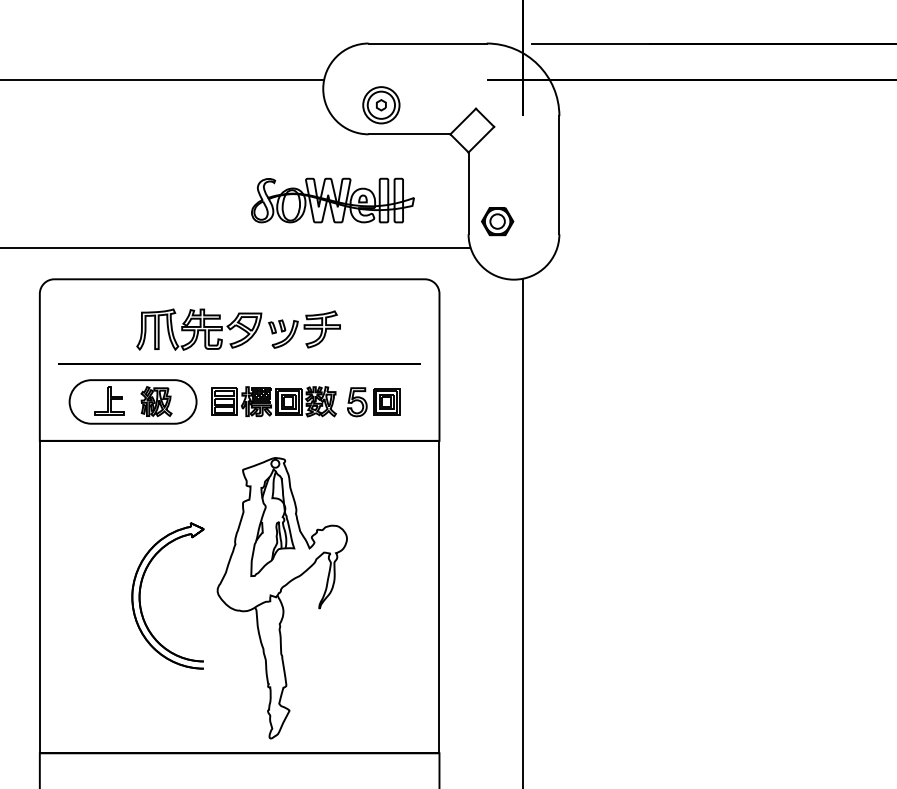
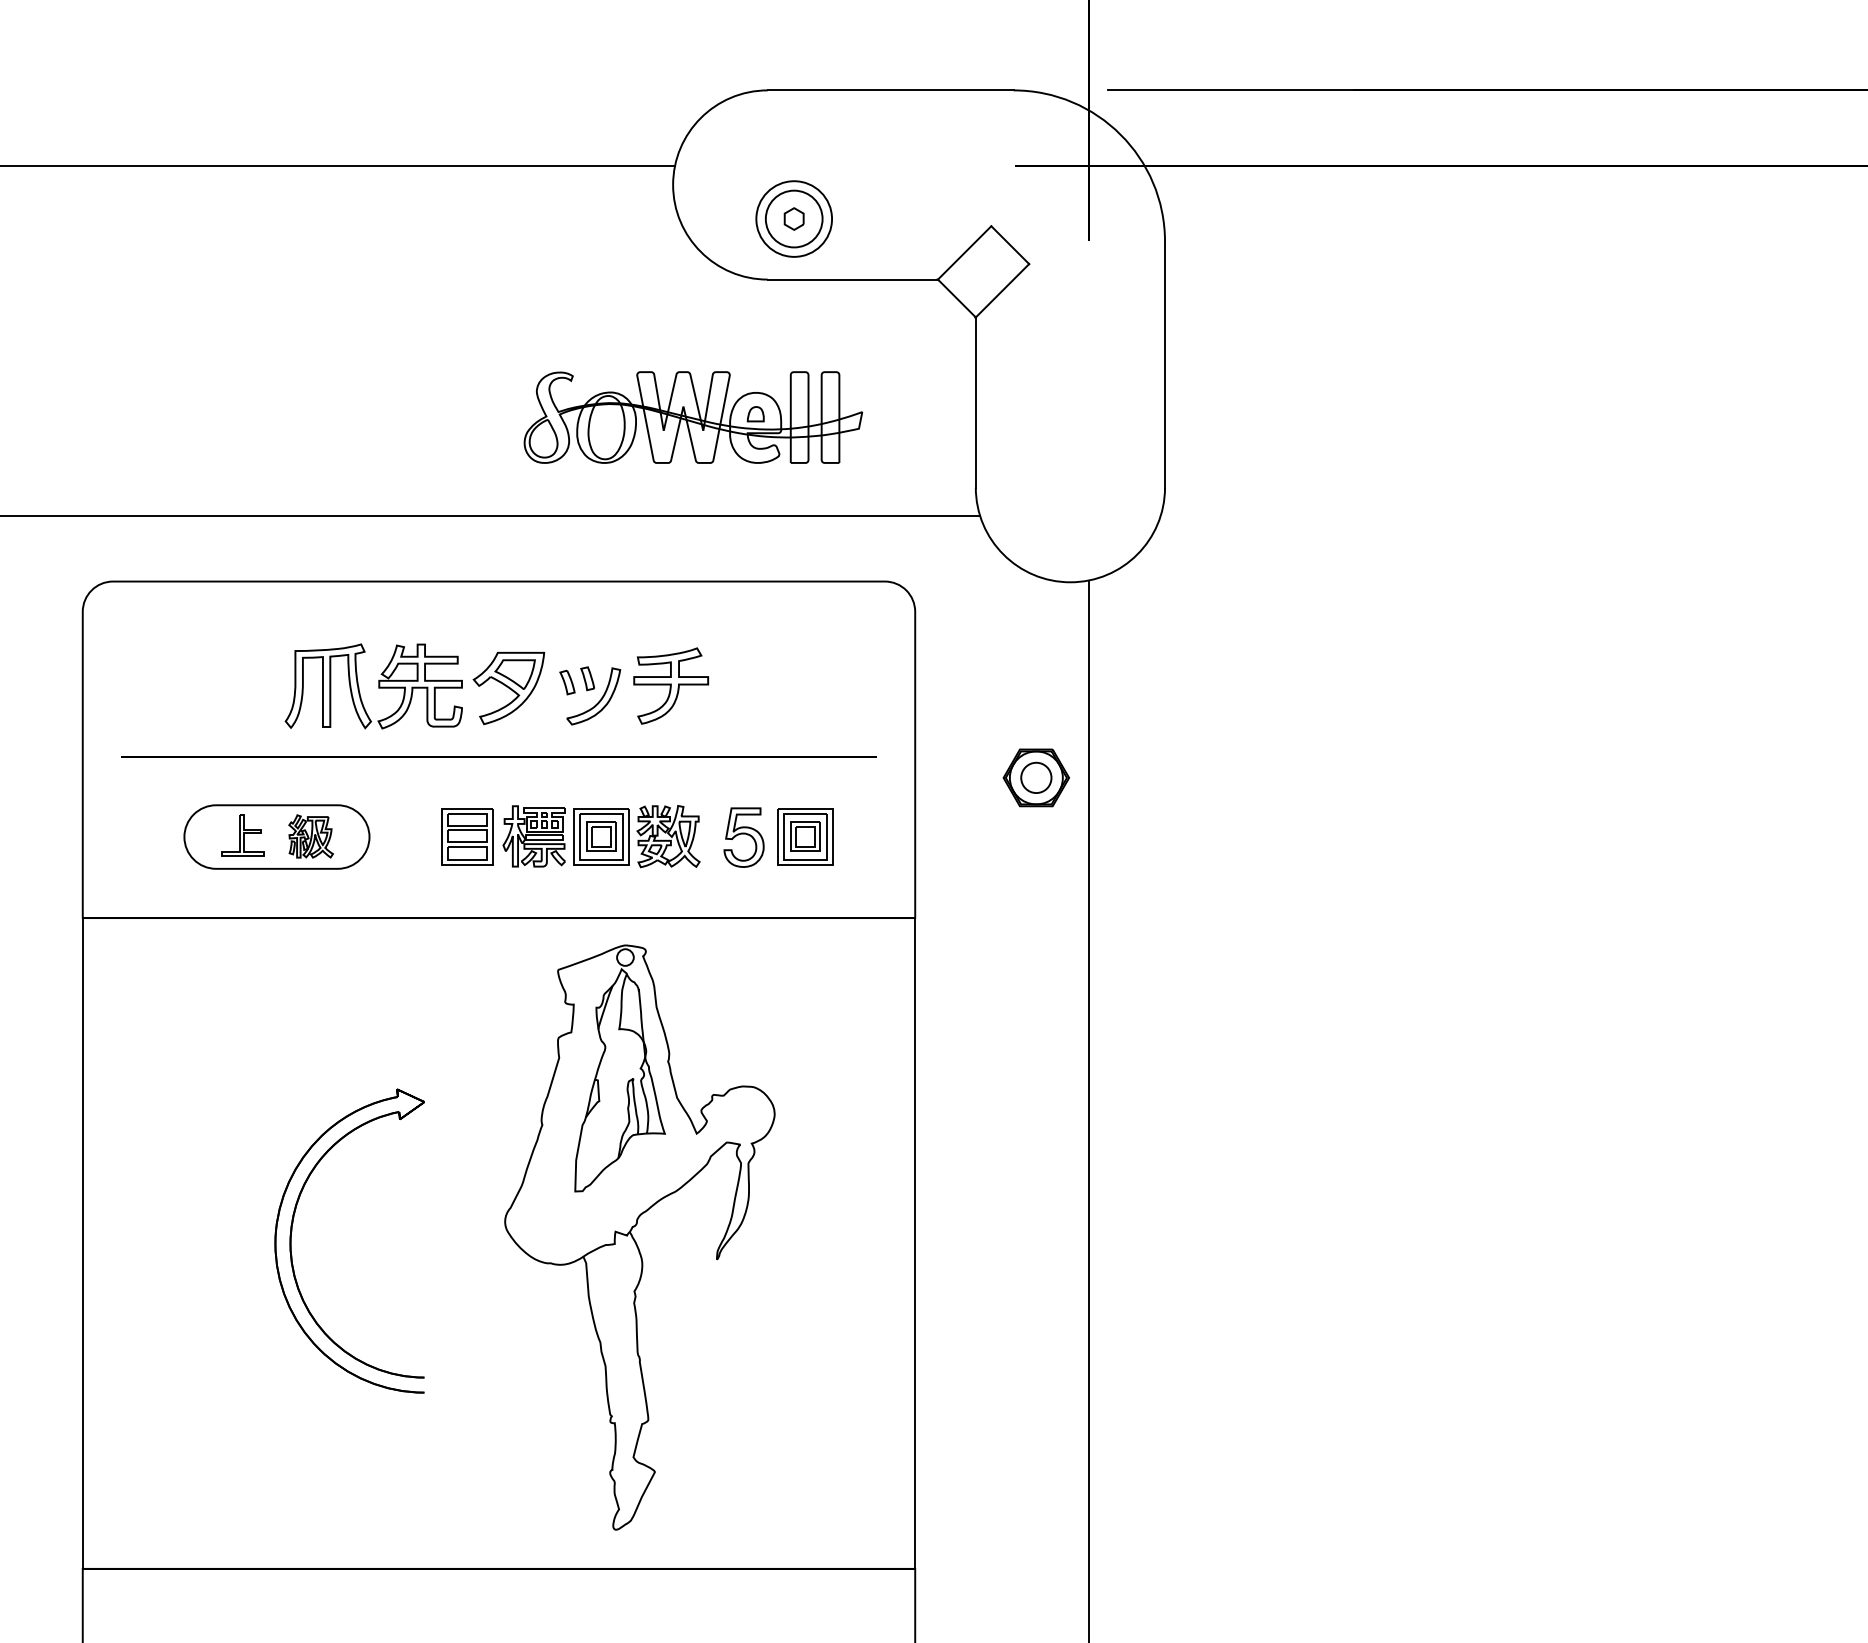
part: (497, 221) -> (1036, 777), moved
part: (132, 401) -> (275, 836), size x0.7
part: (281, 598) -> (638, 1238), moved

